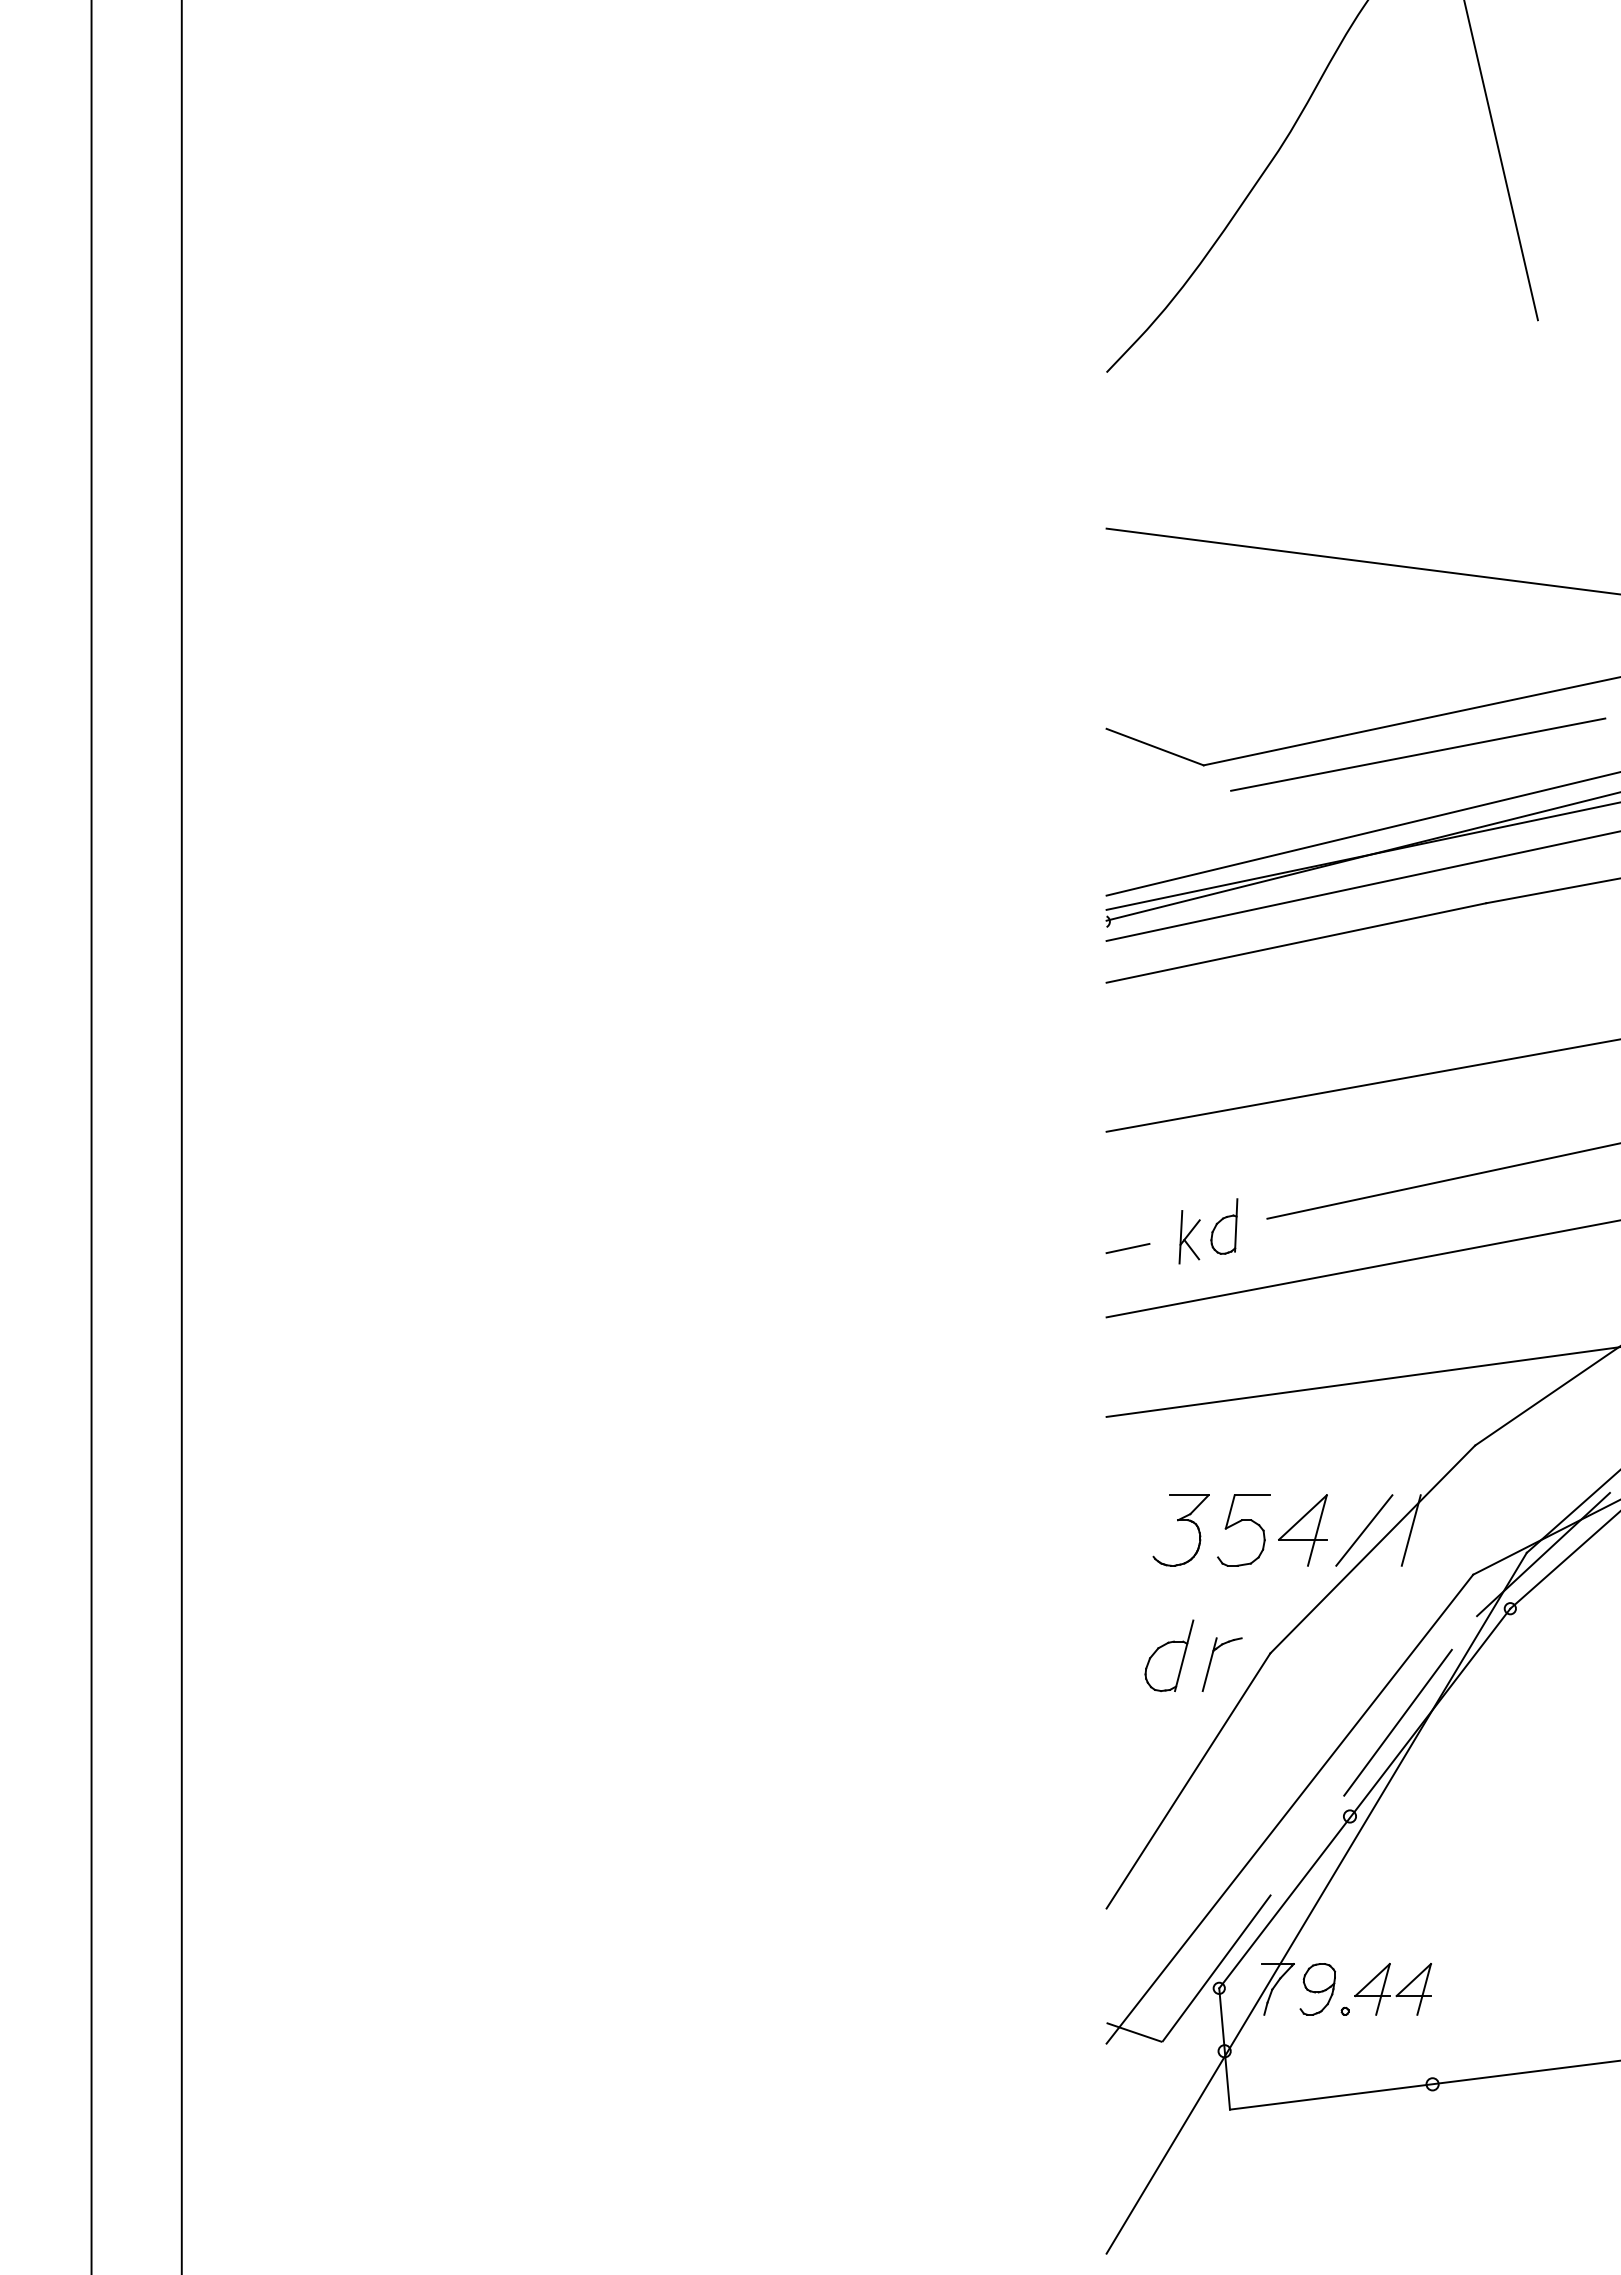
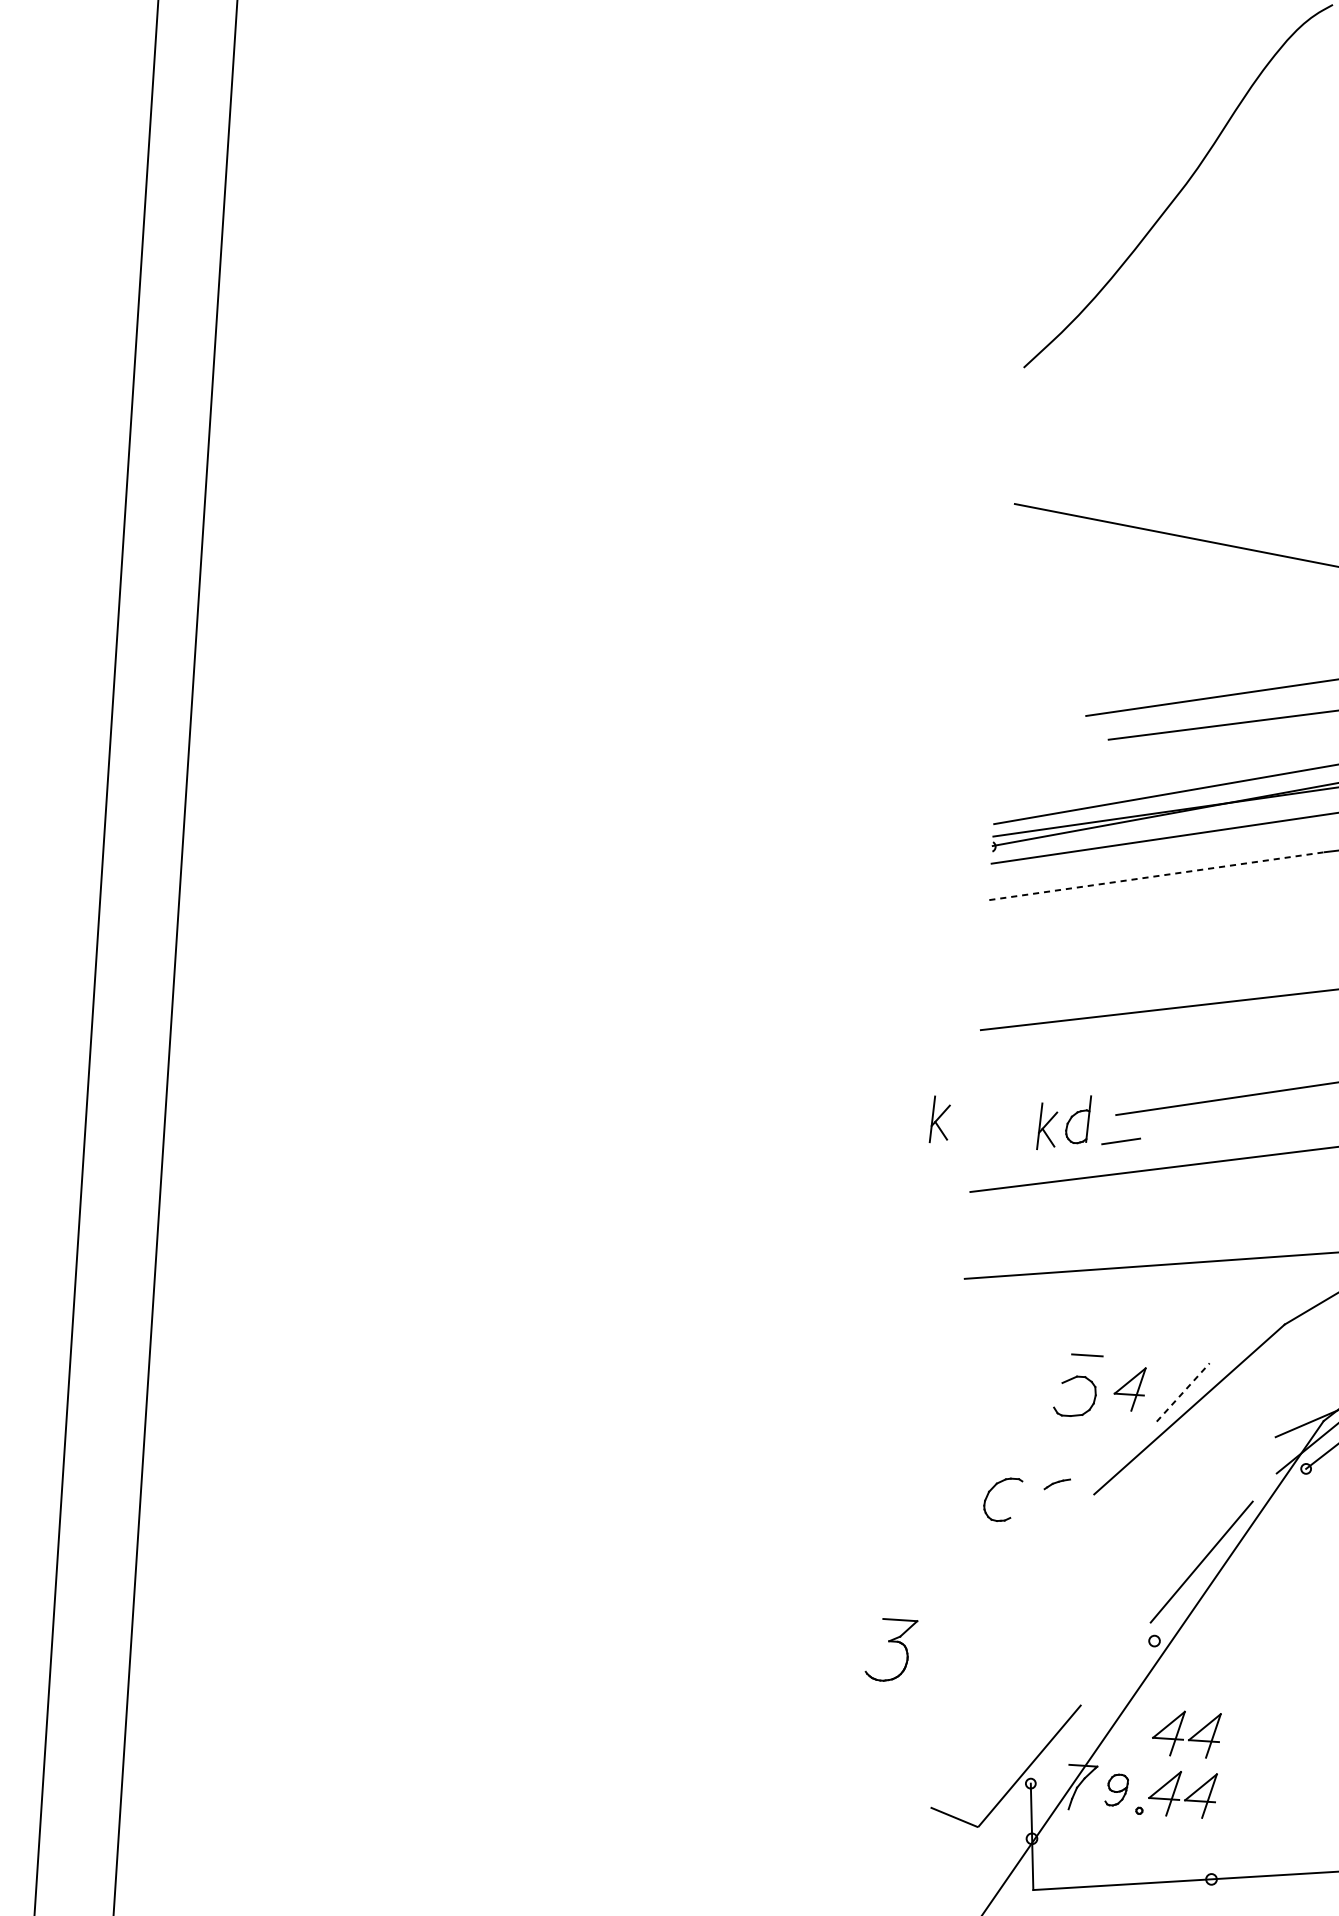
line: (1154, 746) -> (1044, 696), removed
line: (1296, 942) -> (1157, 875), solid -> dashed
part: (1066, 1237) -> (939, 1120), added
line: (1127, 1248) -> (1120, 1141), moved
line: (1229, 1511) -> (1066, 1368), removed
part: (1178, 1521) -> (889, 1642), moved
part: (1302, 1530) -> (1129, 1388), size x0.7
line: (1364, 1530) -> (1183, 1392), solid -> dashed
line: (1410, 1530) -> (1223, 1395), removed
line: (1184, 1655) -> (1019, 1491), removed
line: (1209, 1664) -> (1040, 1500), removed
line: (1188, 1780) -> (1015, 1600), removed
line: (1364, 1798) -> (1168, 1626), removed
line: (1289, 1808) -> (1102, 1630), removed
part: (1397, 1924) -> (1189, 1738), added
part: (1317, 1989) -> (1116, 1790), size x0.7

